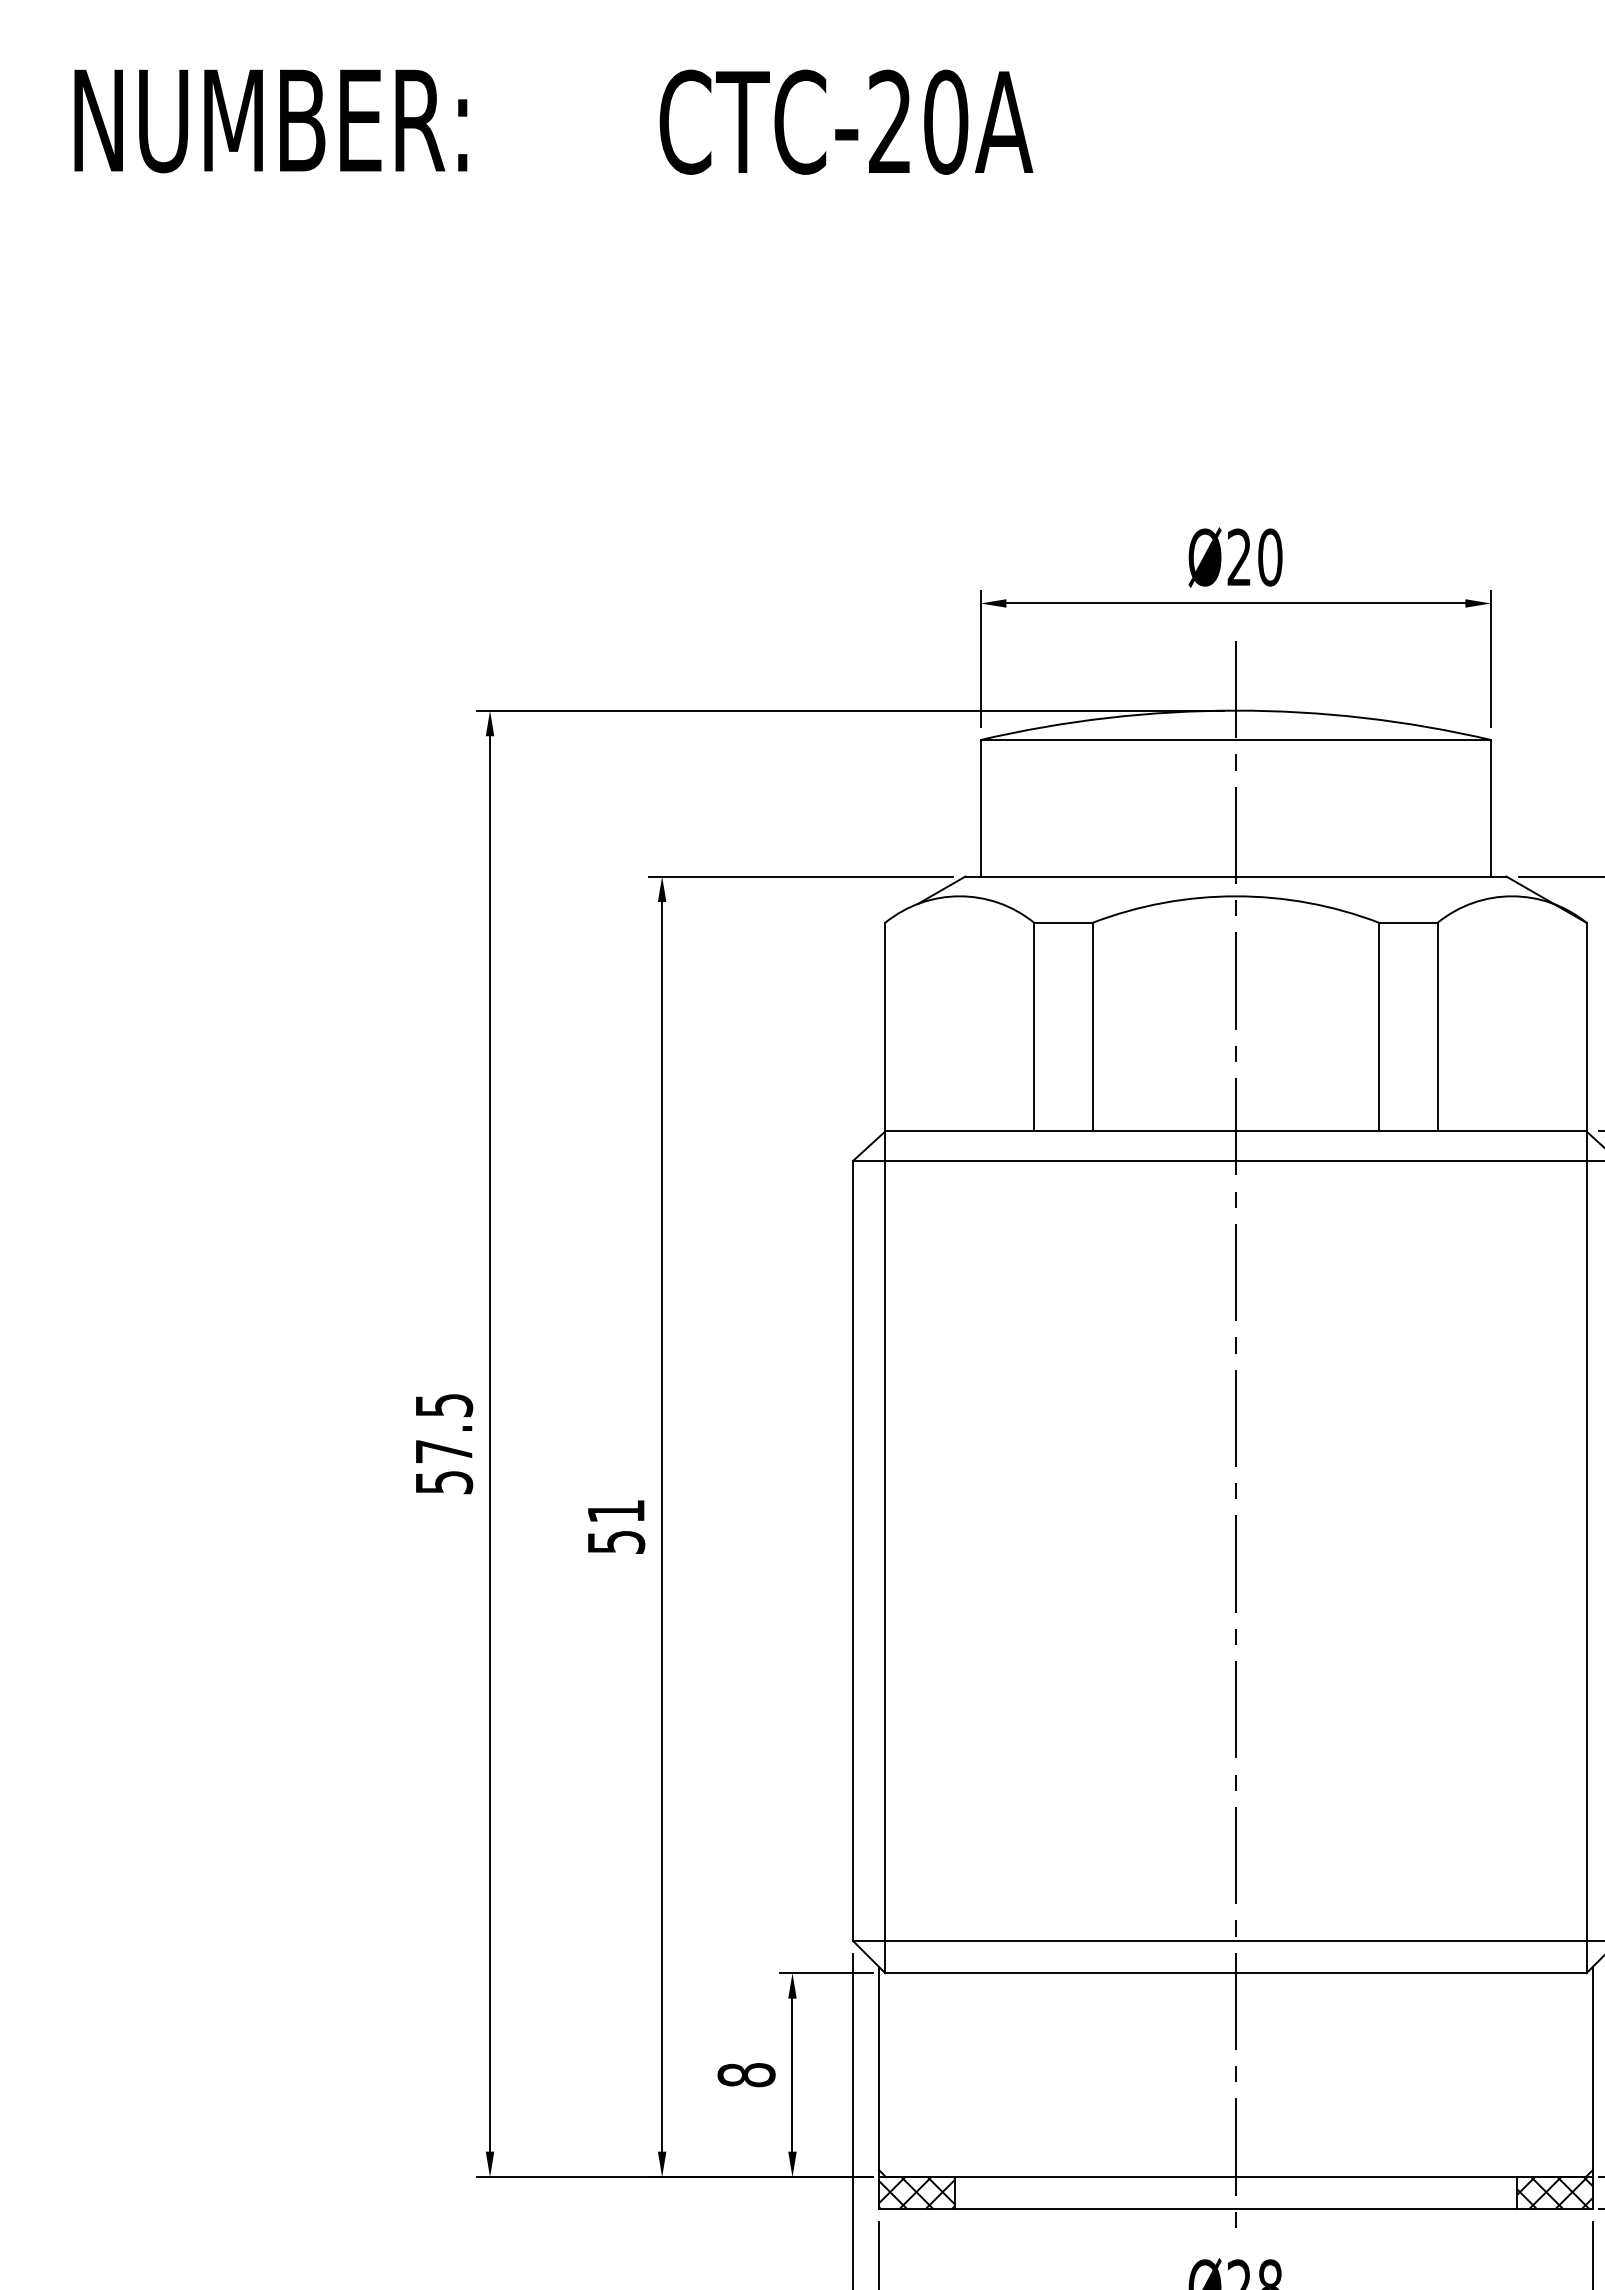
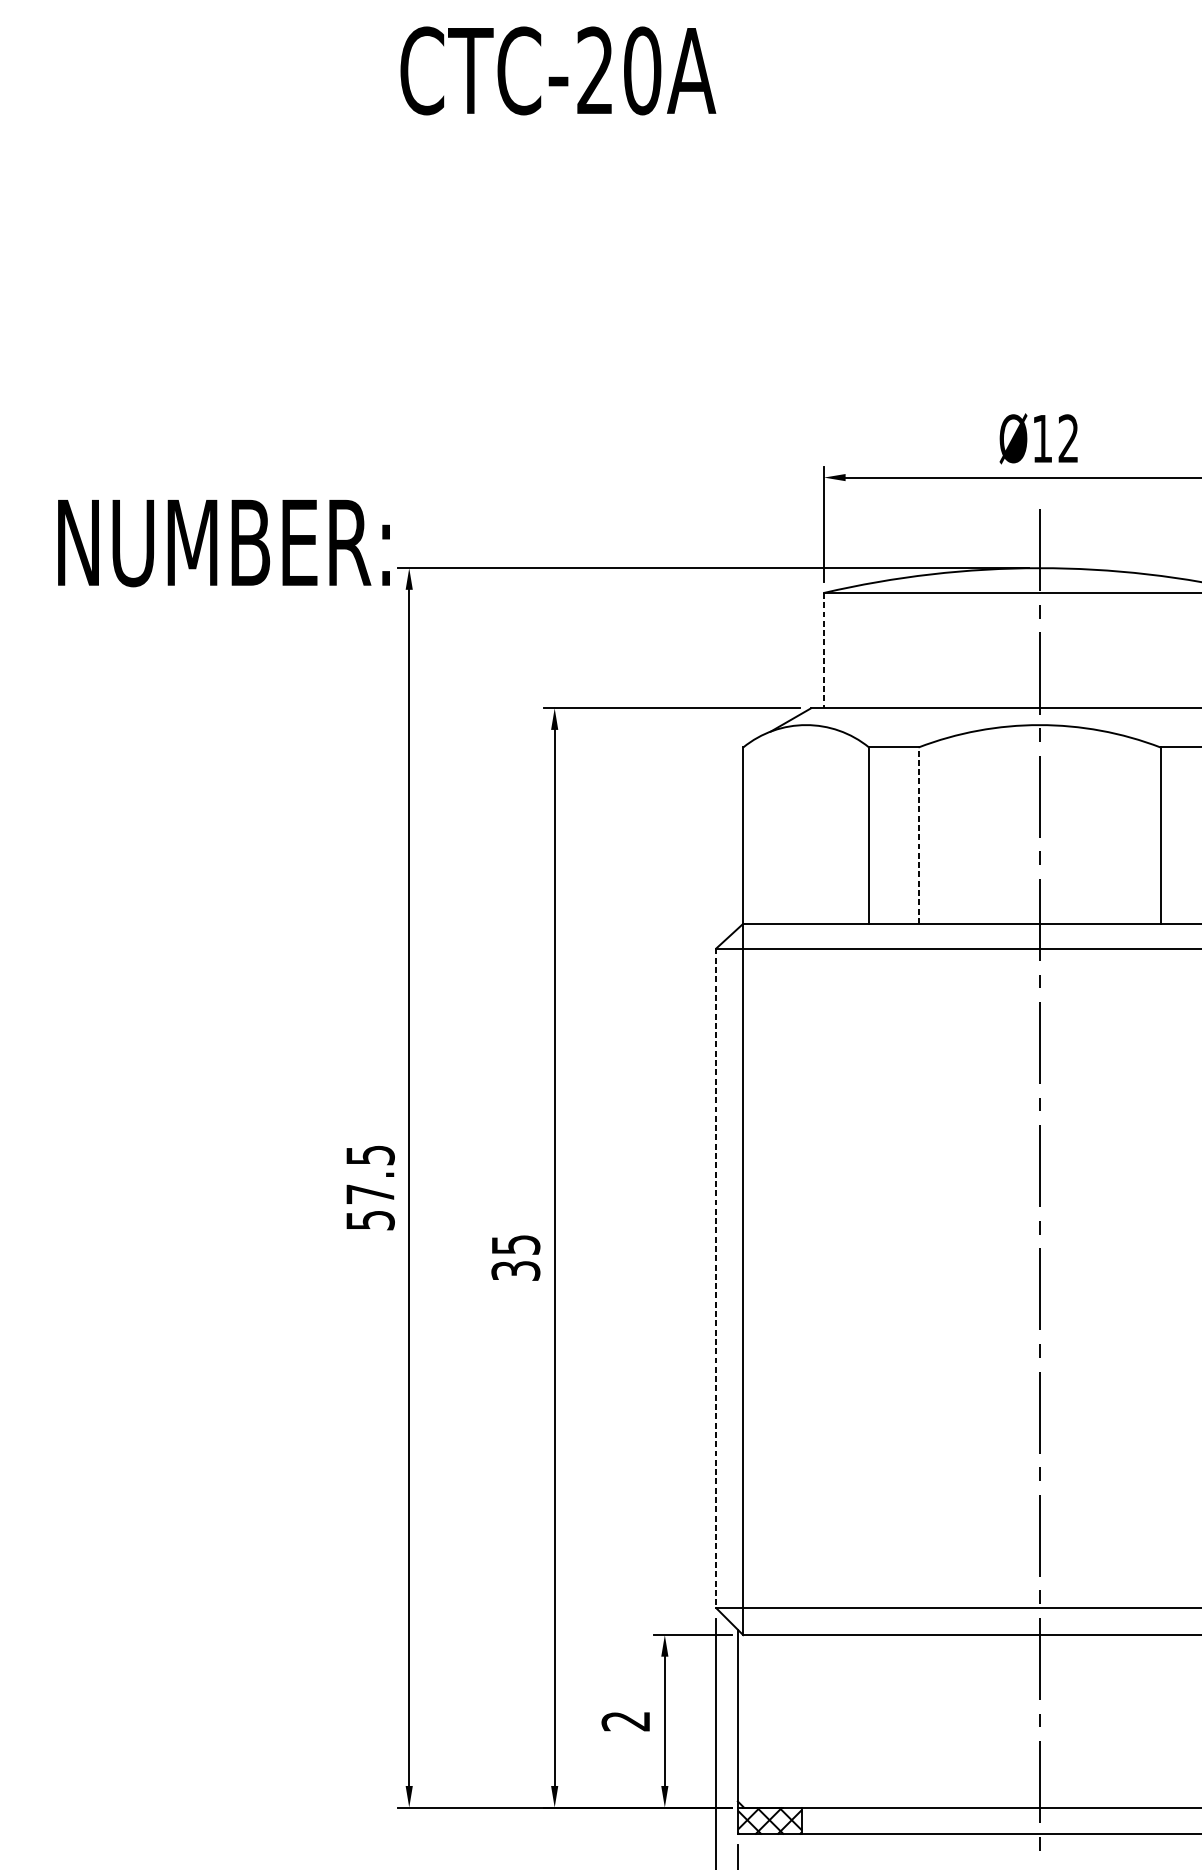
text: (270, 121) -> (223, 543), moved
text: (846, 121) -> (558, 70), moved
text: (1254, 557) -> (1055, 438), Ø20 -> Ø12
line: (980, 808) -> (823, 650), solid -> dashed
line: (1092, 1026) -> (918, 835), solid -> dashed
text: (616, 1526) -> (516, 1257), 51 -> 35
line: (853, 1551) -> (716, 1278), solid -> dashed
text: (746, 2075) -> (625, 1721), 8 -> 2

